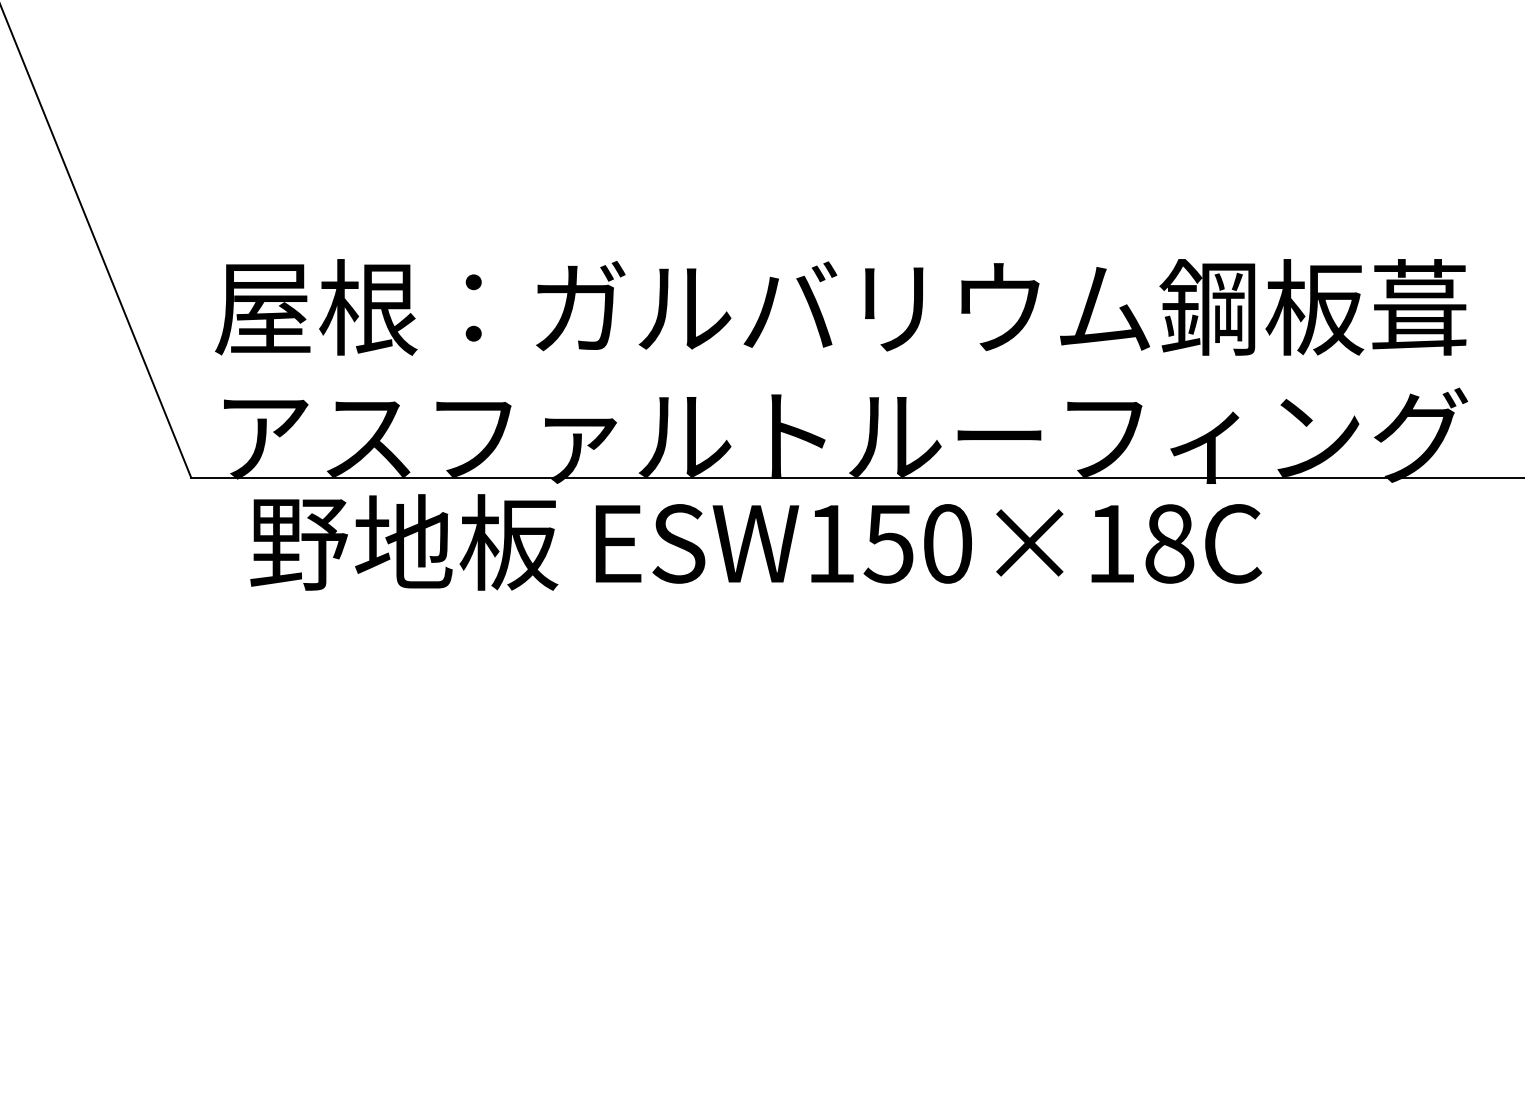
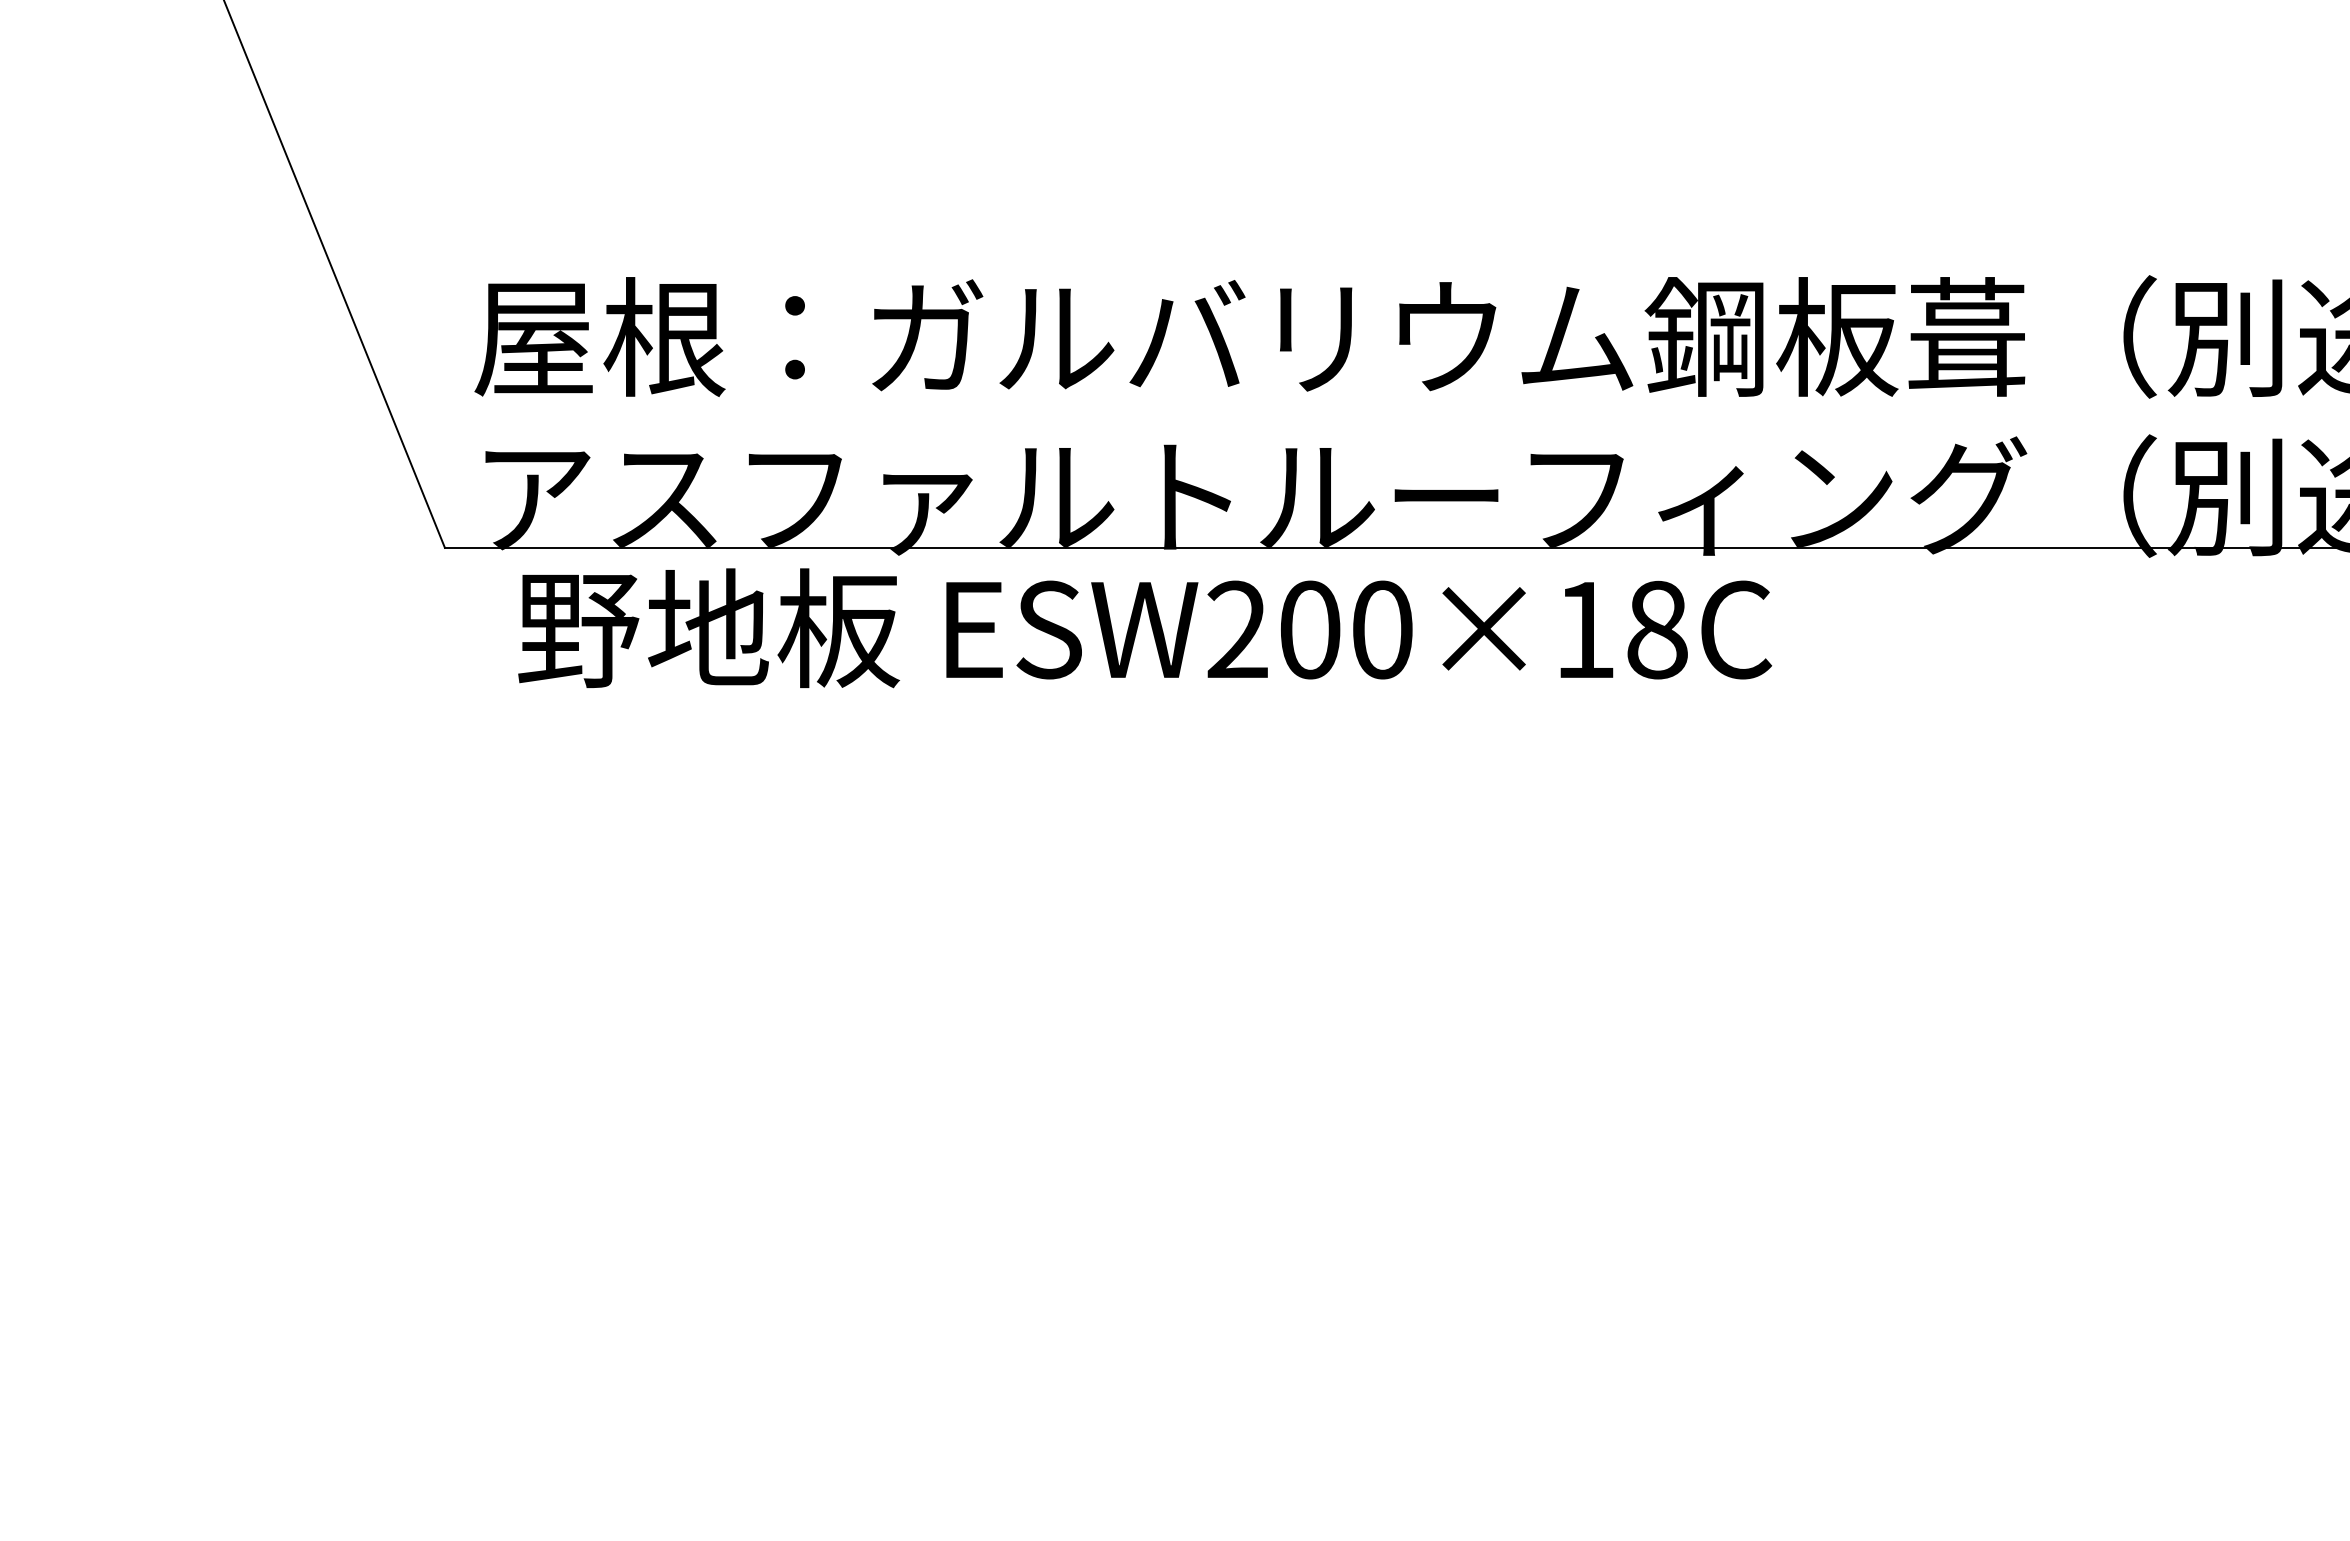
text: (859, 543) -> (1273, 629), ESW150×18C -> ESW200×18C

